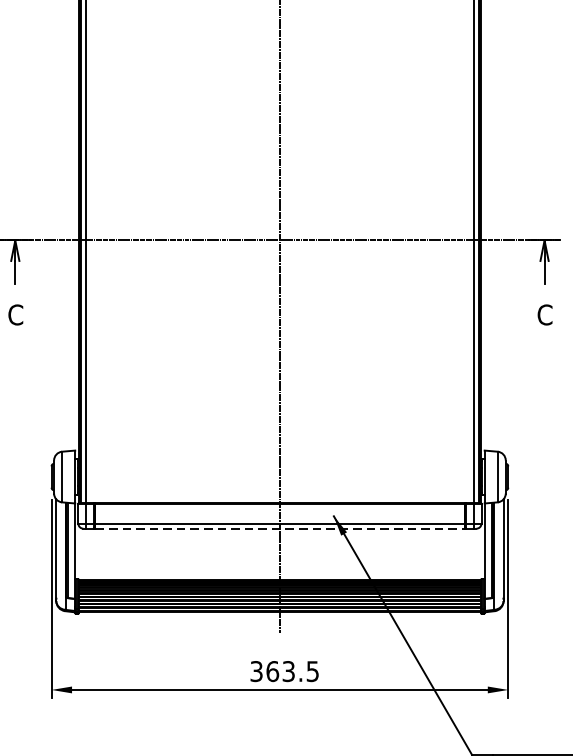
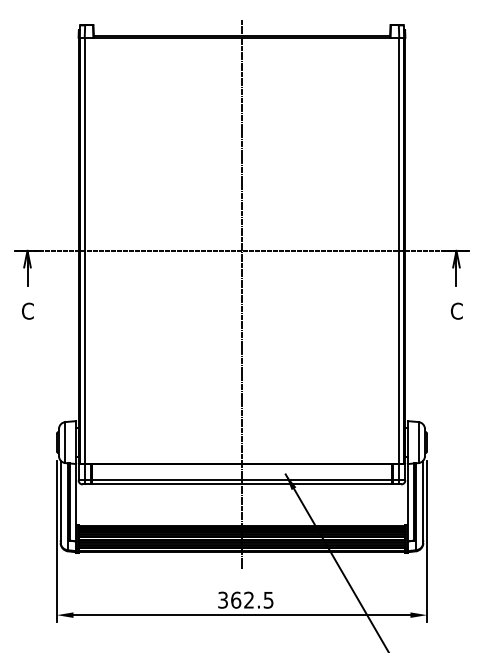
line: (279, 528) -> (241, 484), dashed -> solid
text: (287, 671) -> (248, 600), 363.5 -> 362.5

